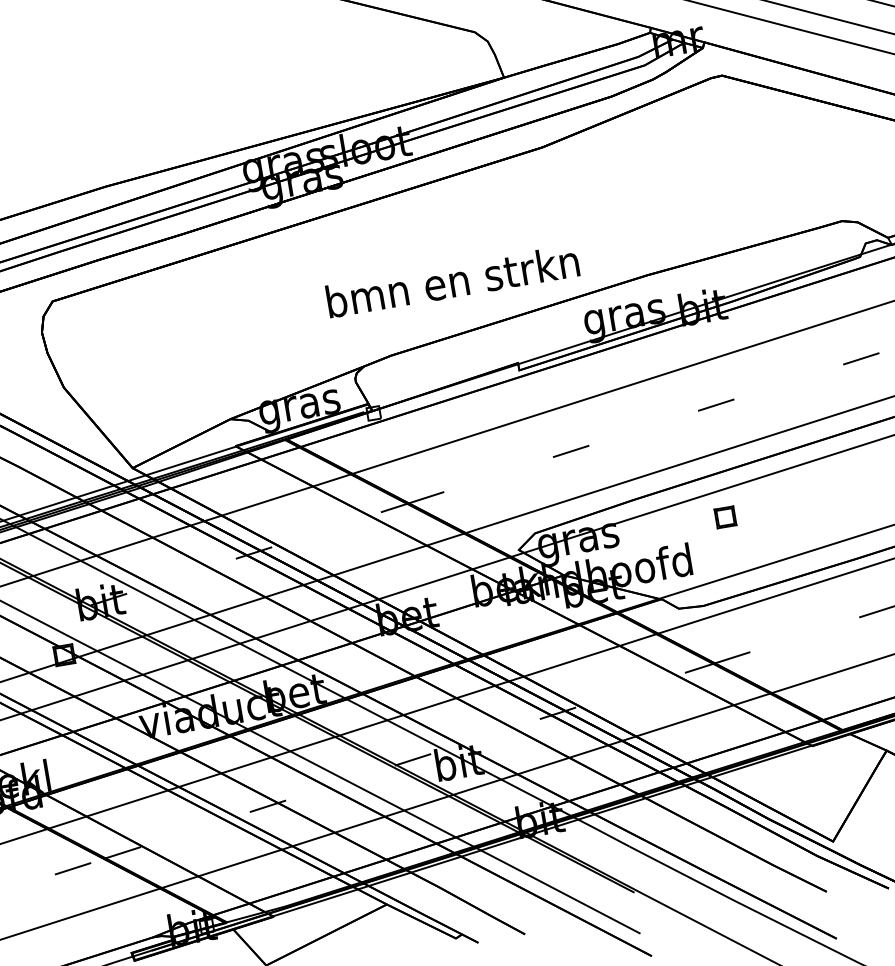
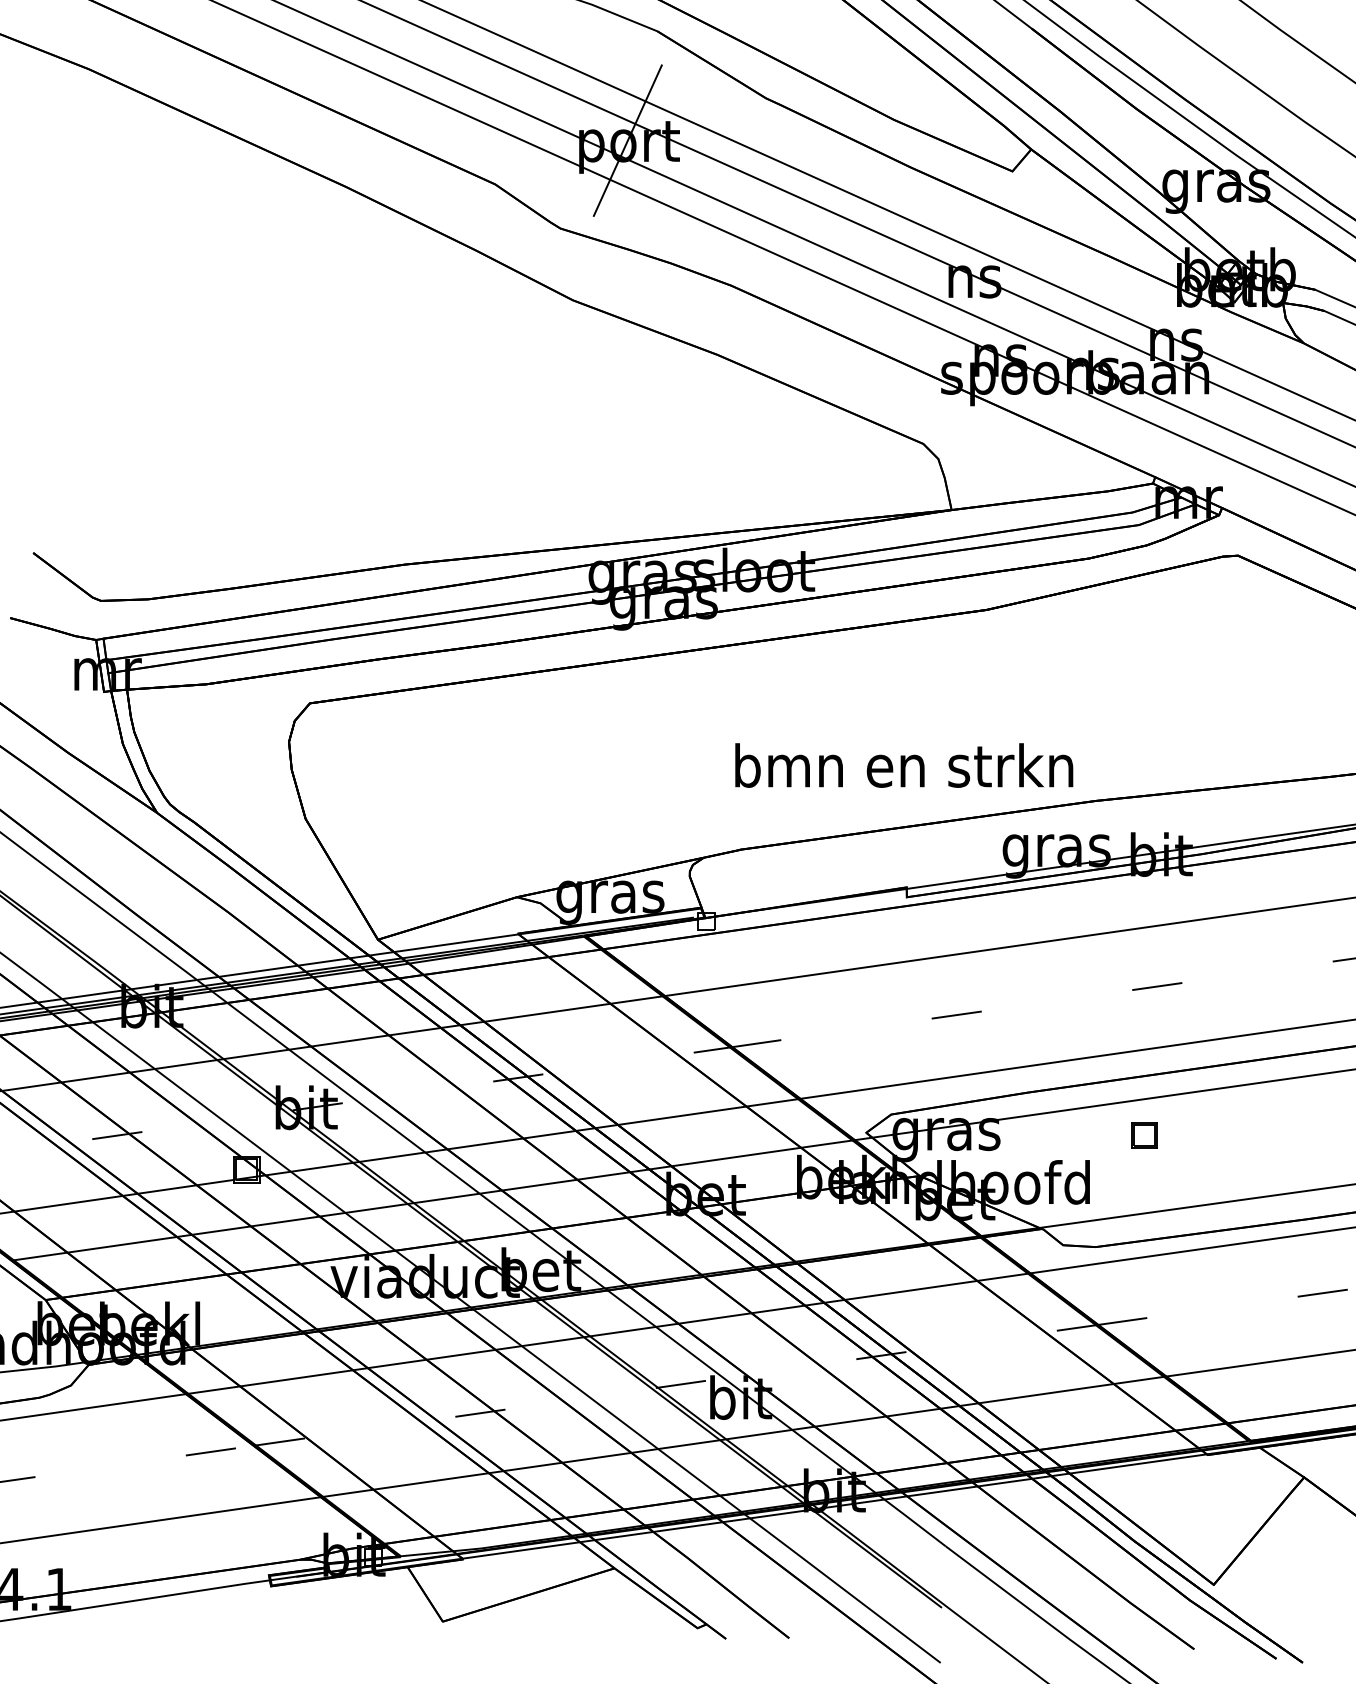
text: (452, 281) -> (904, 765), moved

